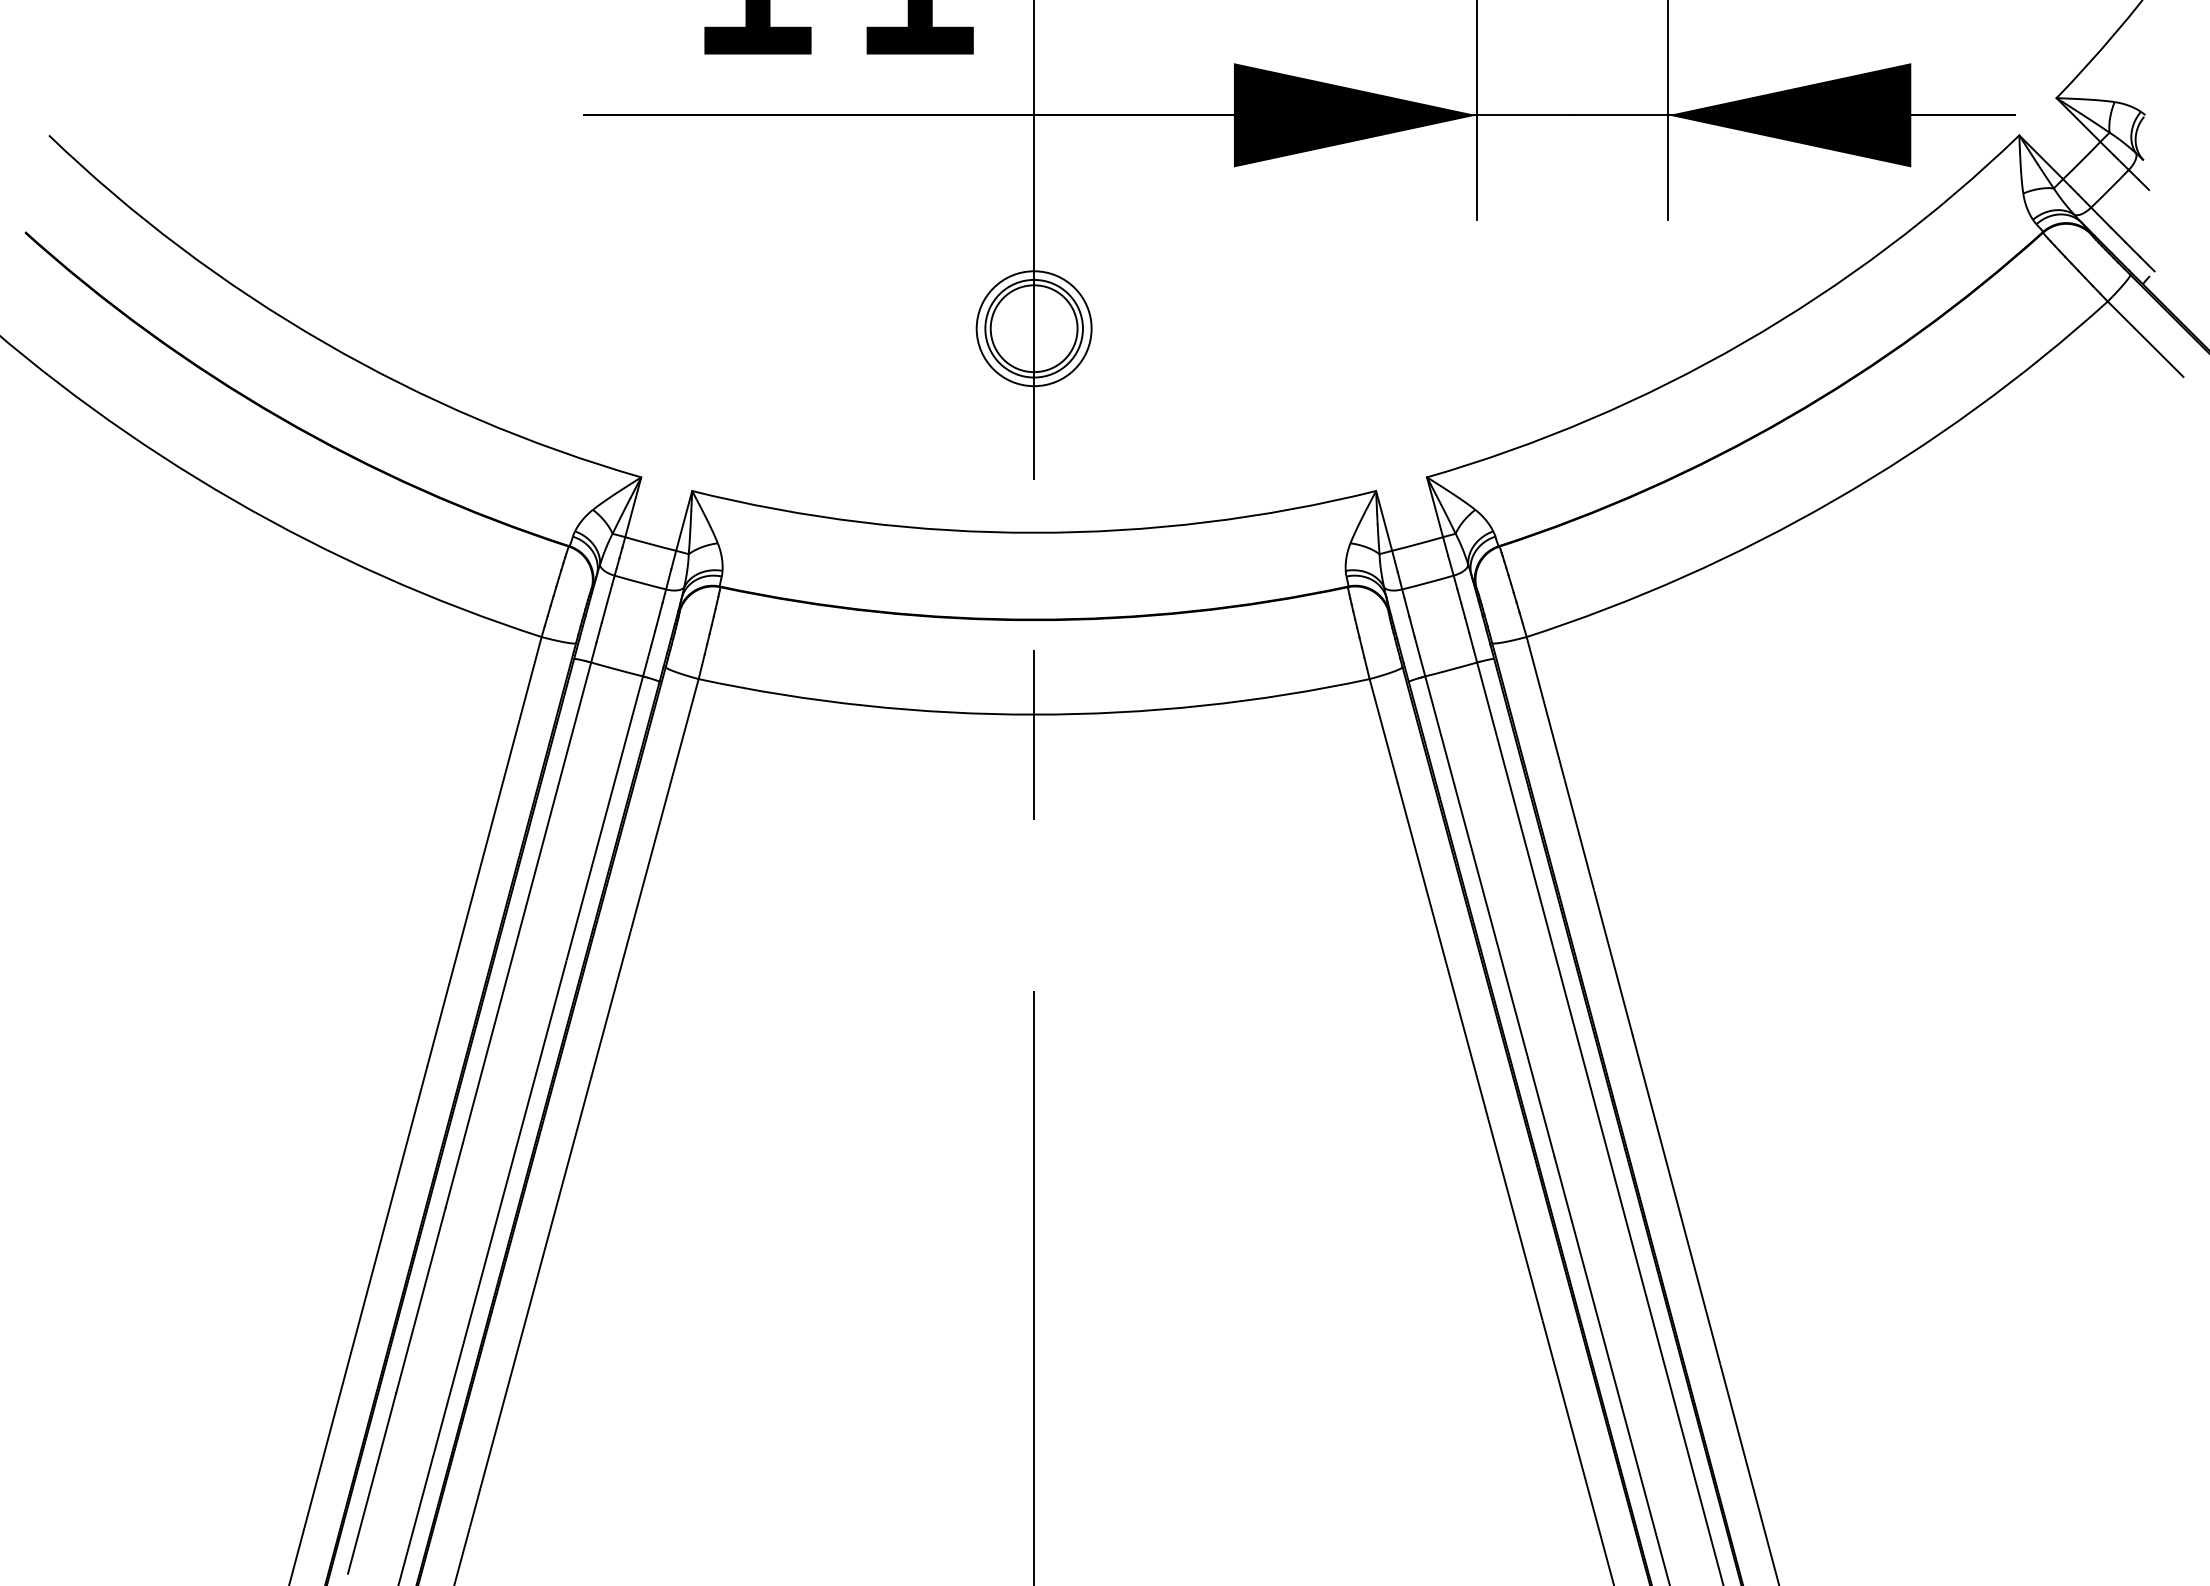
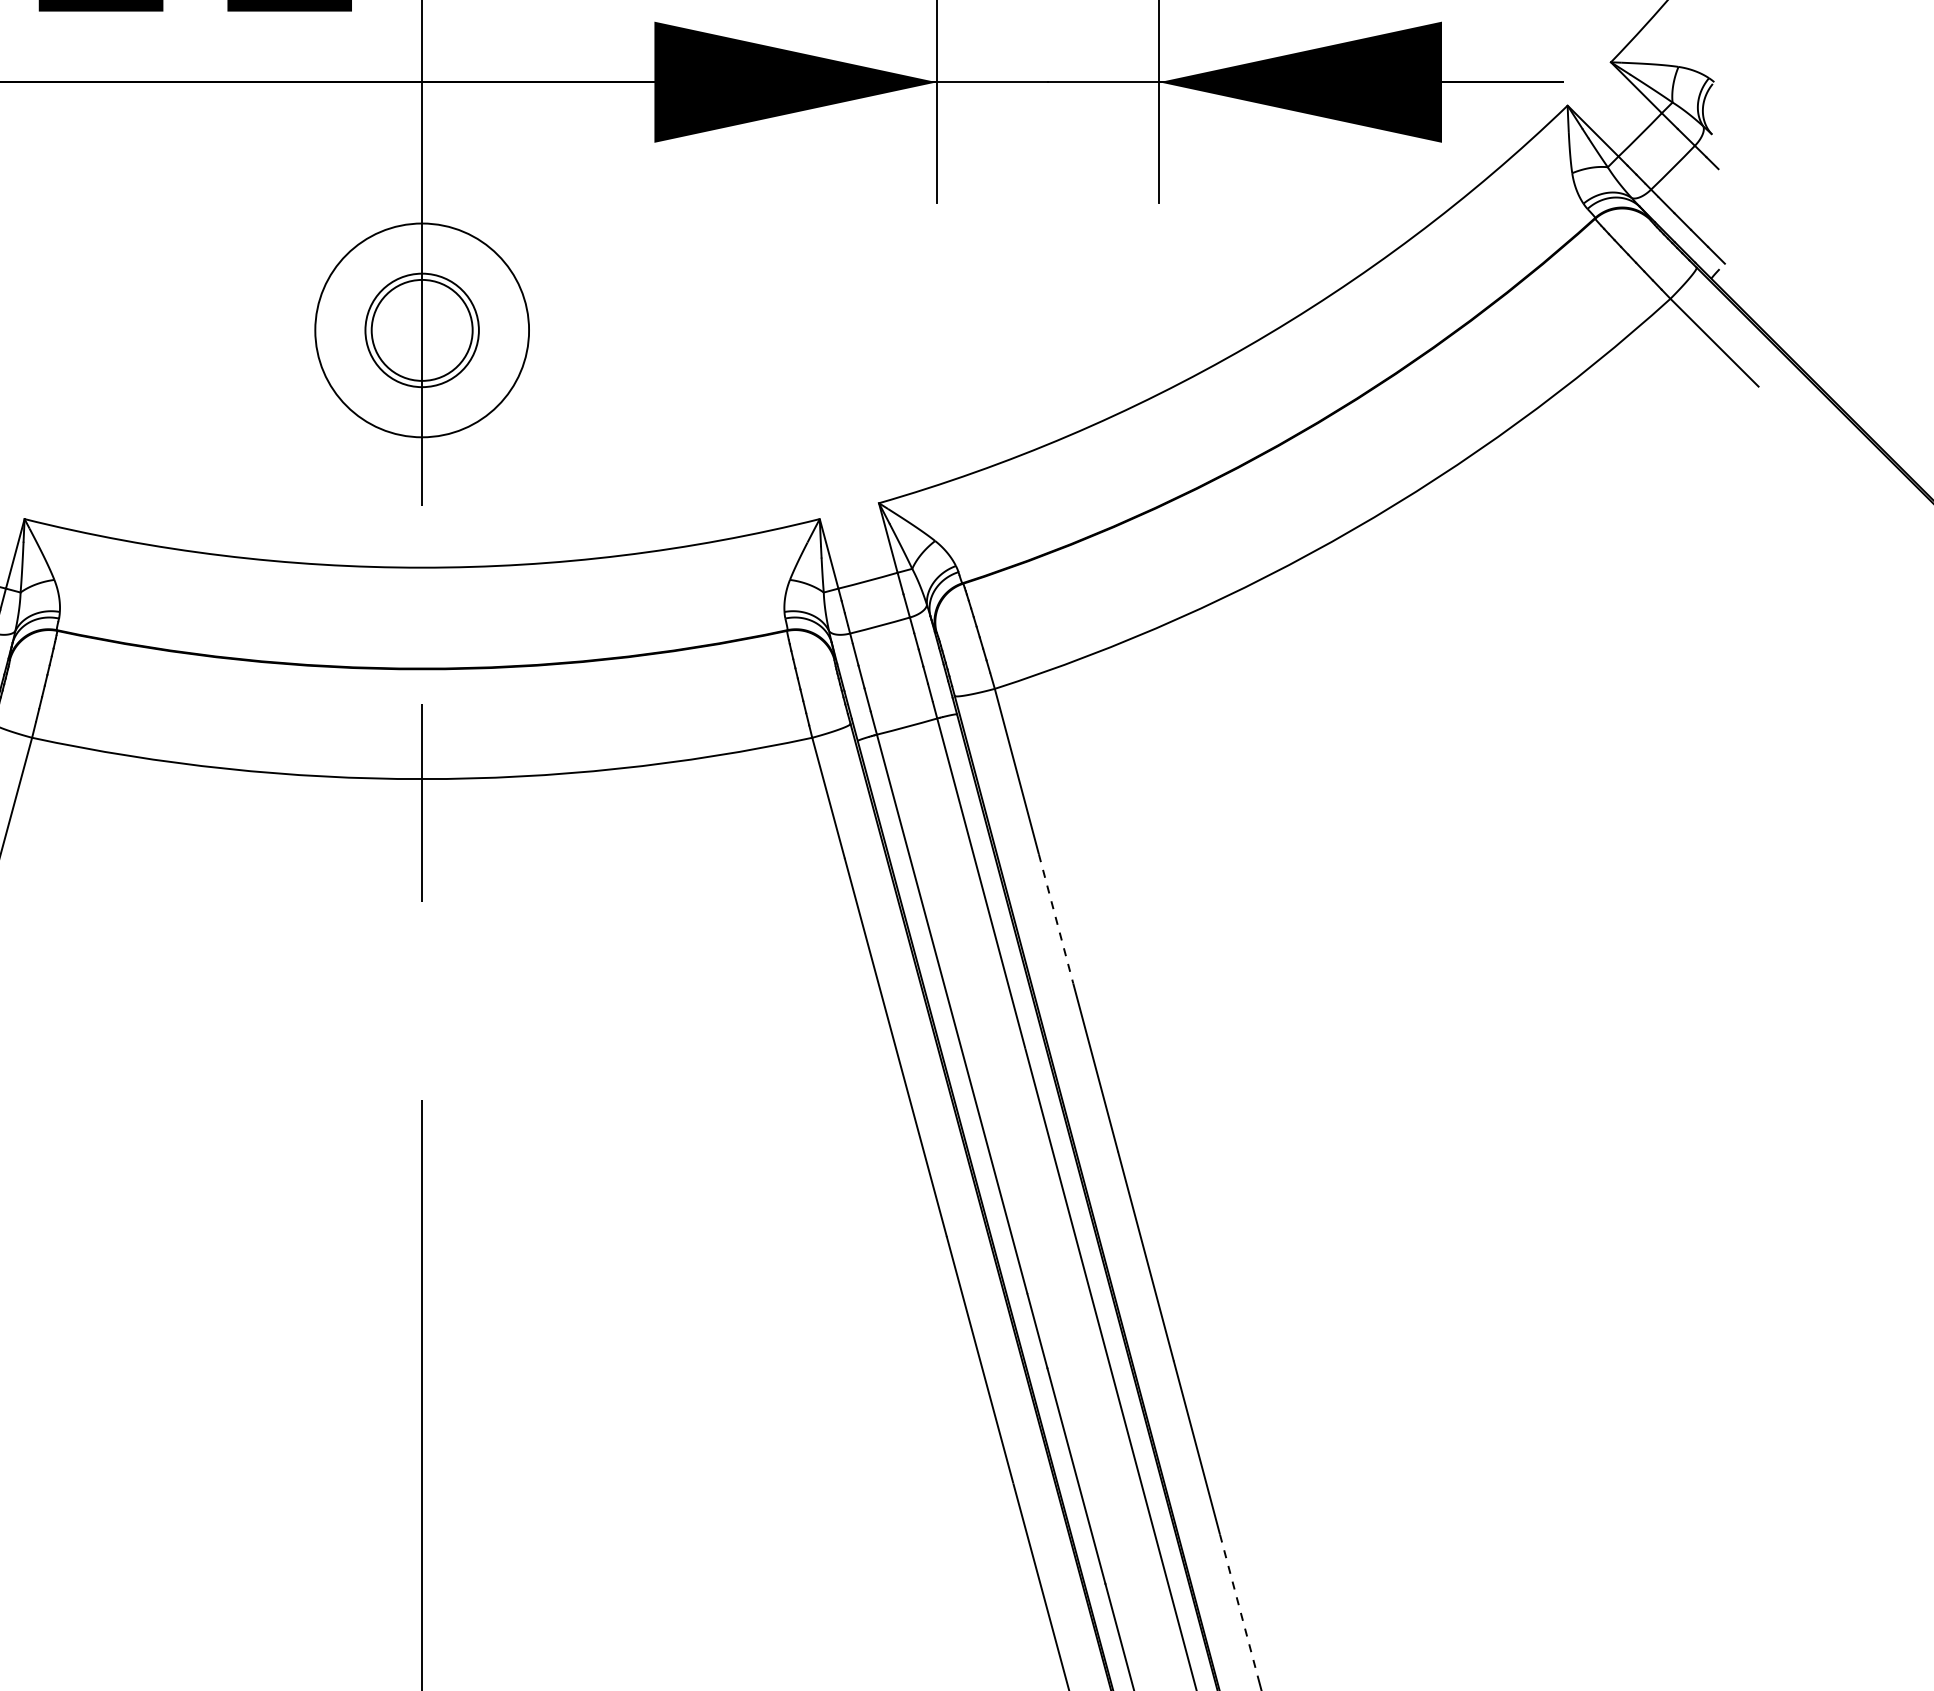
circle: (1033, 328) -> (421, 330), size x1.6
line: (1579, 836) -> (1056, 920), solid -> dashed
line: (1736, 1426) -> (1238, 1606), solid -> dashed

